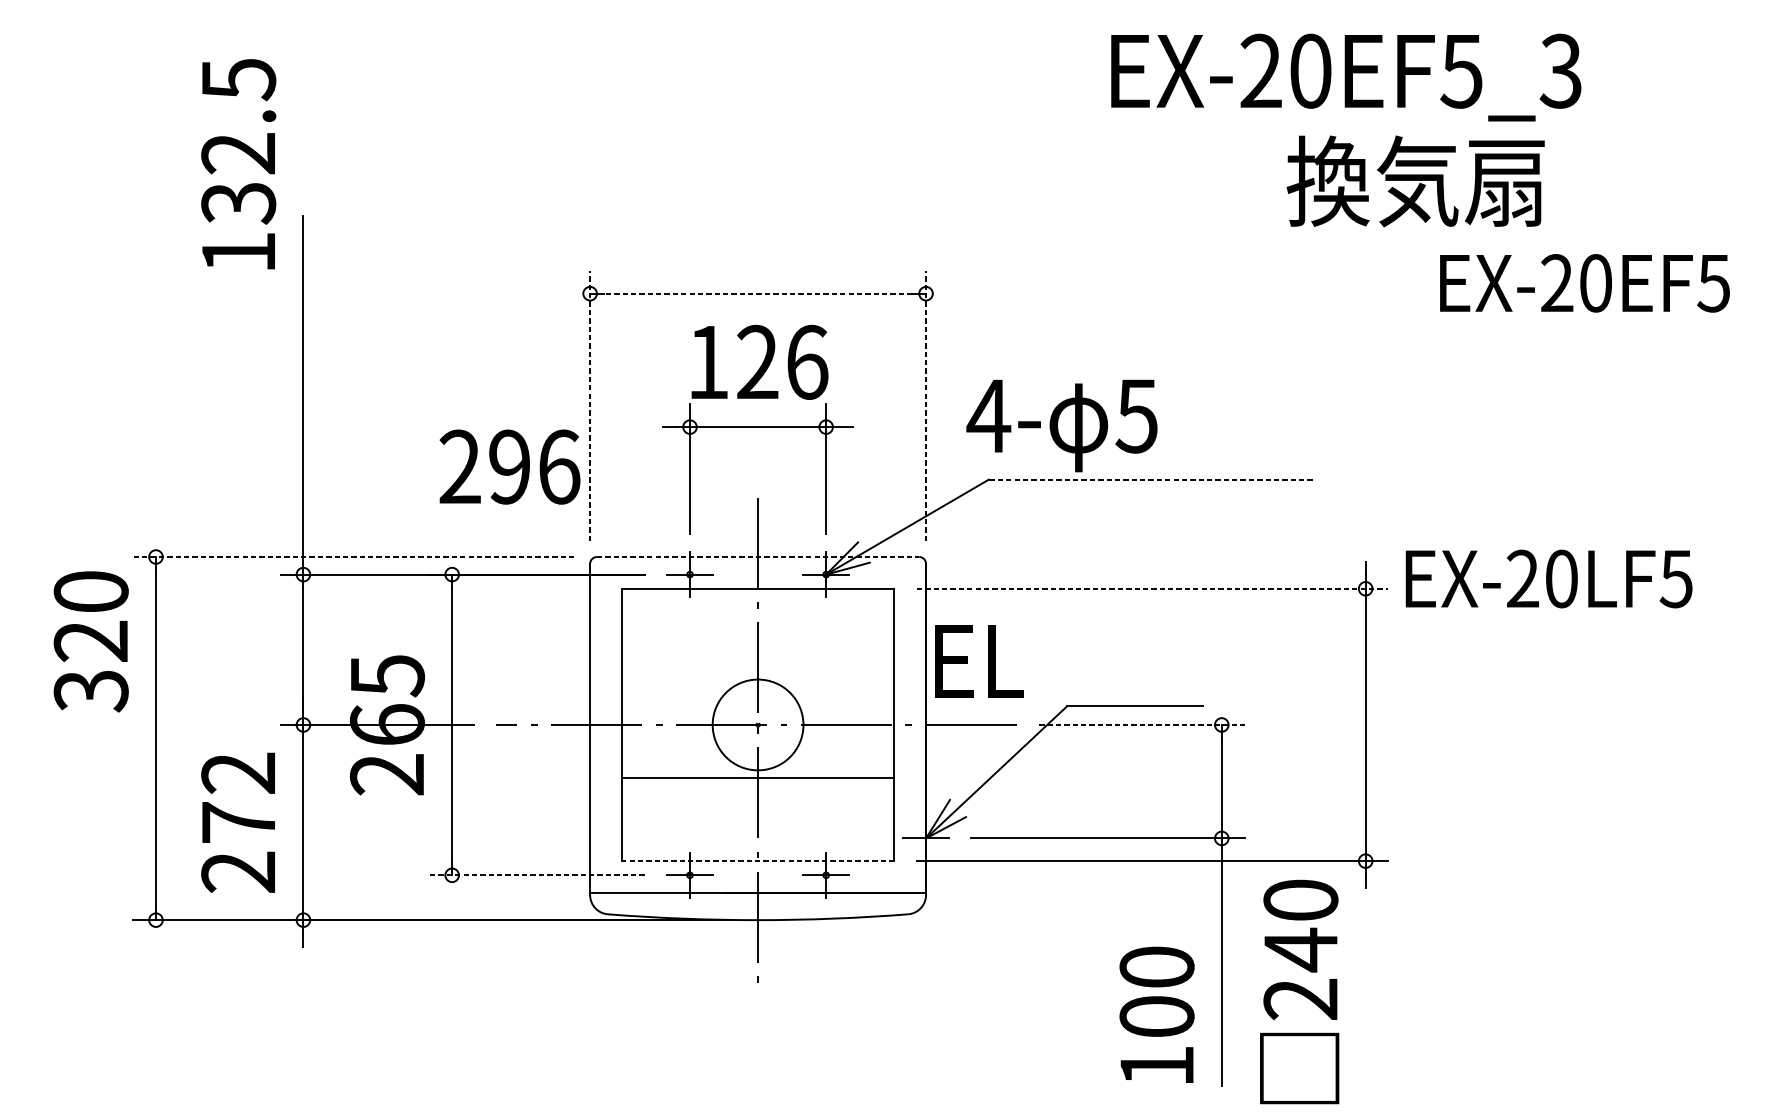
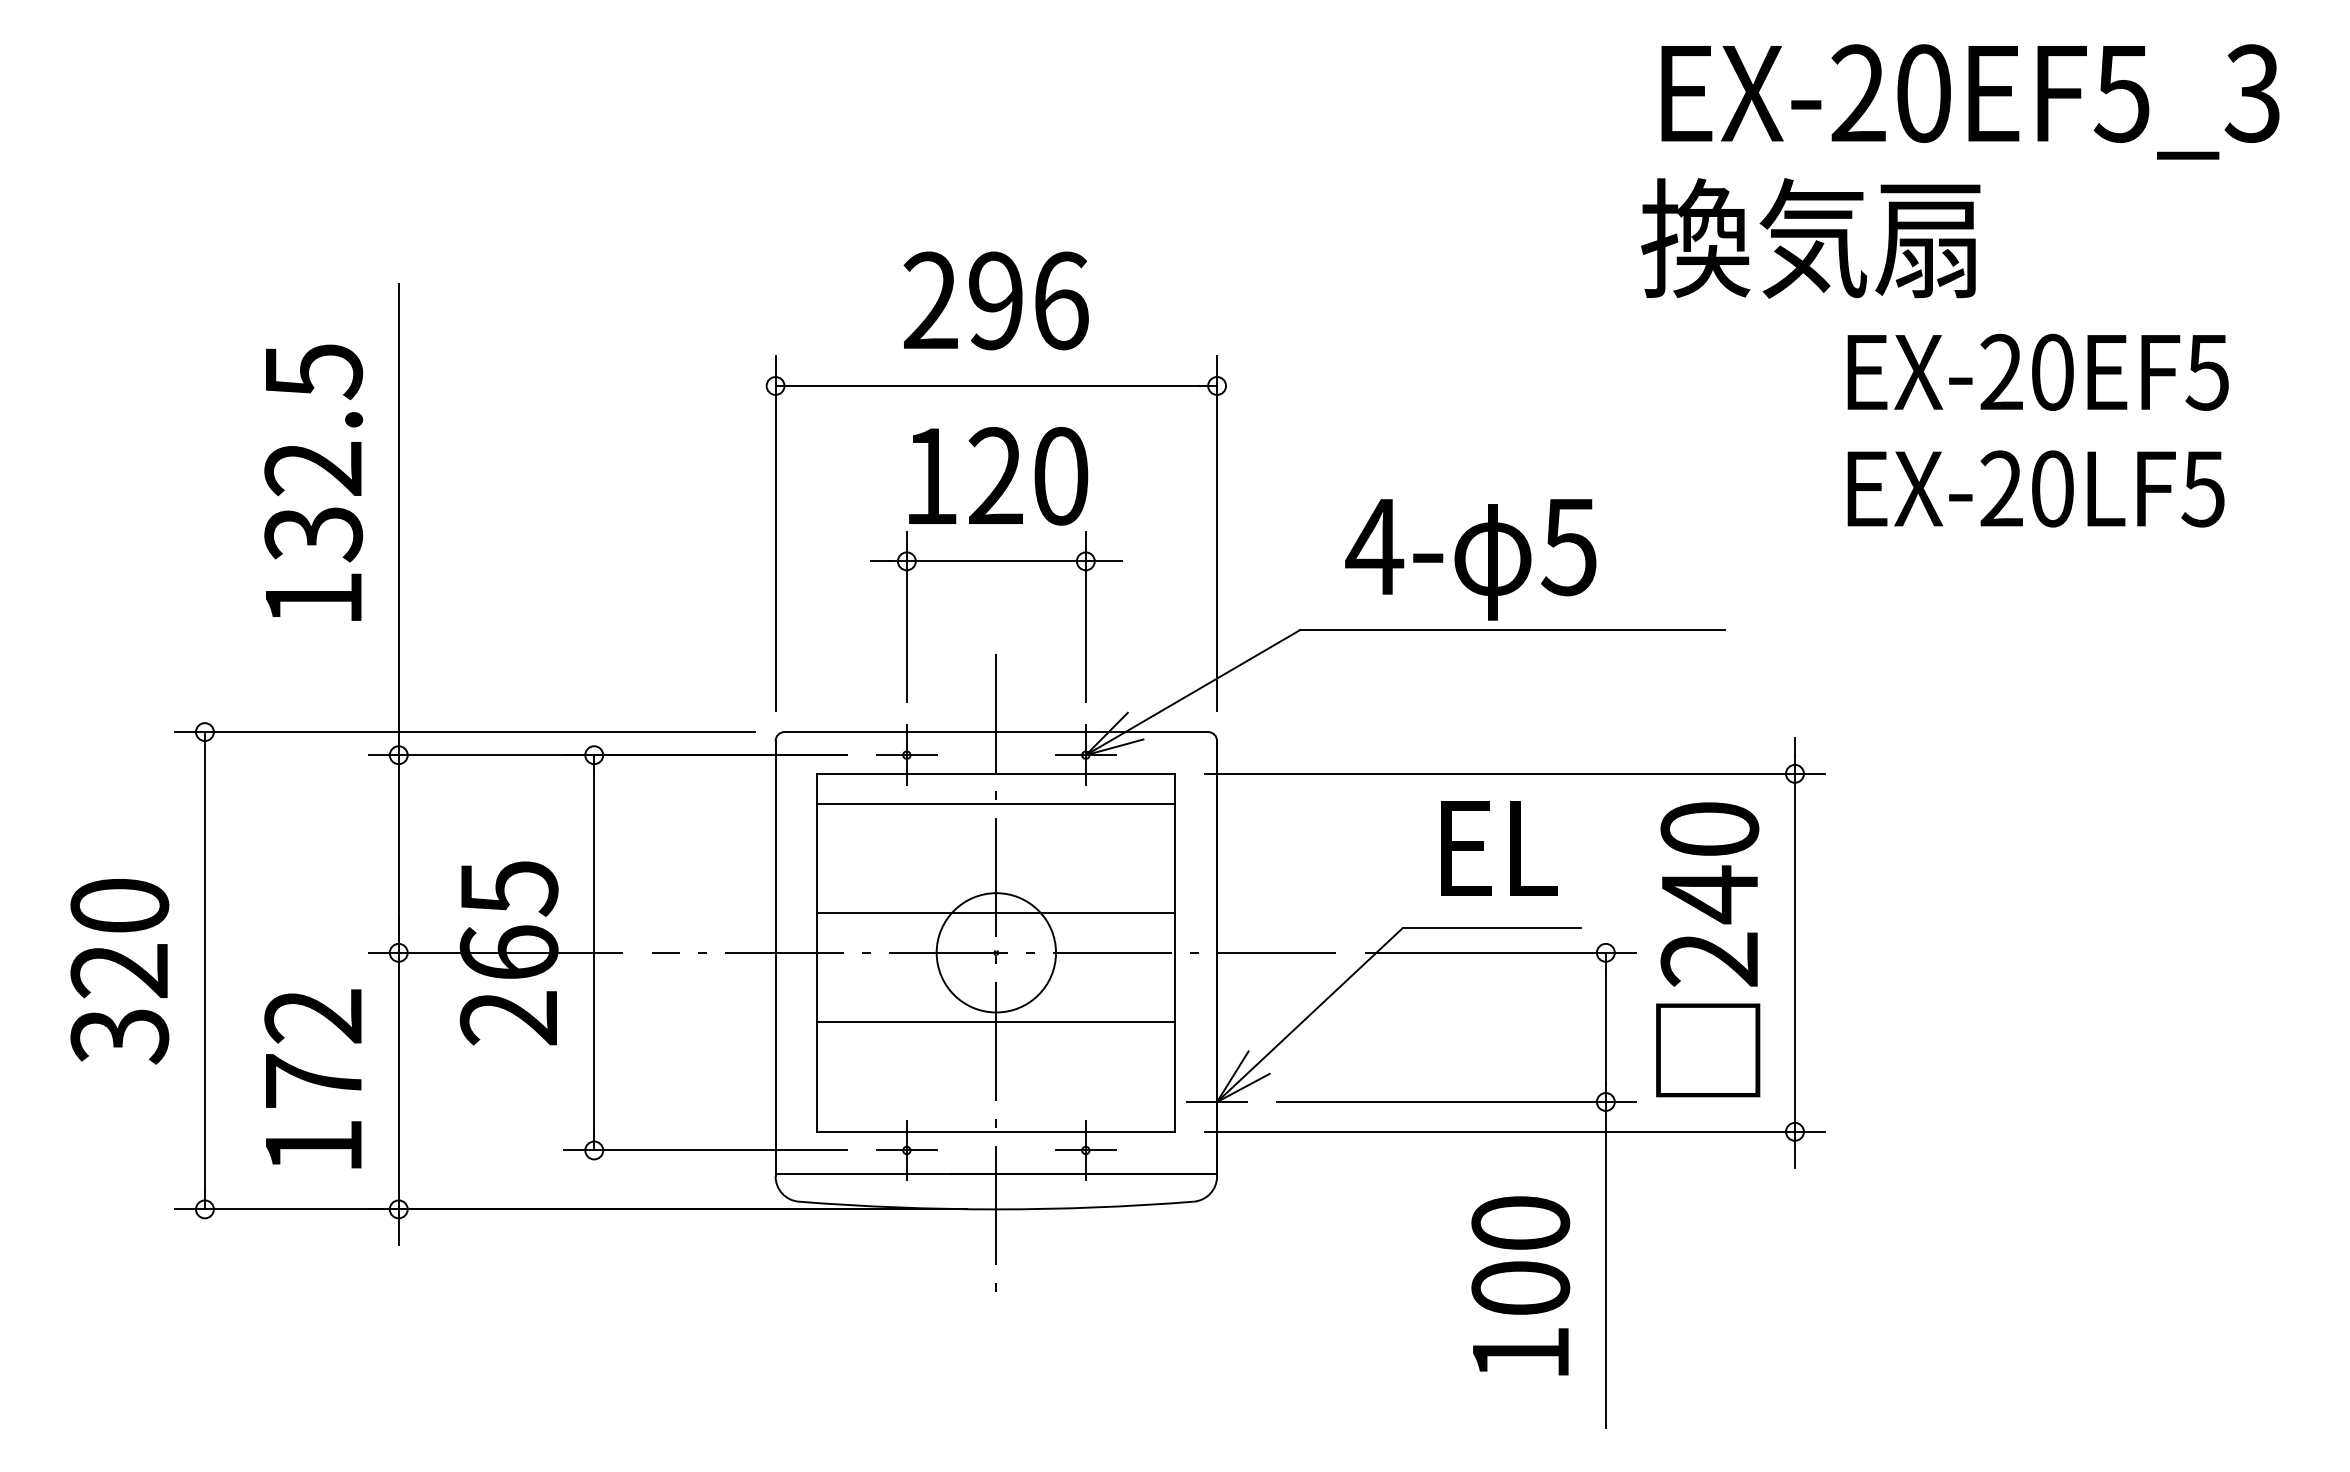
text: (1346, 77) -> (1970, 101), moved
text: (238, 164) -> (313, 482), moved
text: (1415, 181) -> (1810, 238), moved
text: (1584, 282) -> (2037, 371), moved
line: (758, 293) -> (996, 385), dashed -> solid
text: (807, 362) -> (1061, 476), 126 -> 120
line: (590, 405) -> (775, 533), dashed -> solid
line: (926, 405) -> (1217, 533), dashed -> solid
text: (1061, 425) -> (1470, 559), moved
text: (509, 466) -> (995, 300), moved
line: (1150, 479) -> (1512, 630), dashed -> solid
line: (353, 557) -> (464, 732), dashed -> solid
line: (758, 557) -> (996, 732), dashed -> solid
text: (1548, 578) -> (2035, 488), moved
line: (1152, 588) -> (1514, 773), dashed -> solid
line: (758, 611) -> (996, 803), added
text: (90, 641) -> (119, 971), moved
text: (979, 661) -> (1499, 848), moved
line: (758, 695) -> (996, 913), added
line: (1141, 724) -> (1500, 952), dashed -> solid
line: (758, 860) -> (996, 1131), dashed -> solid
text: (237, 872) -> (312, 1146), 272 -> 172
line: (536, 875) -> (705, 1150), dashed -> solid
text: (1299, 991) -> (1708, 949), moved
text: (1156, 1014) -> (1520, 1285), moved

